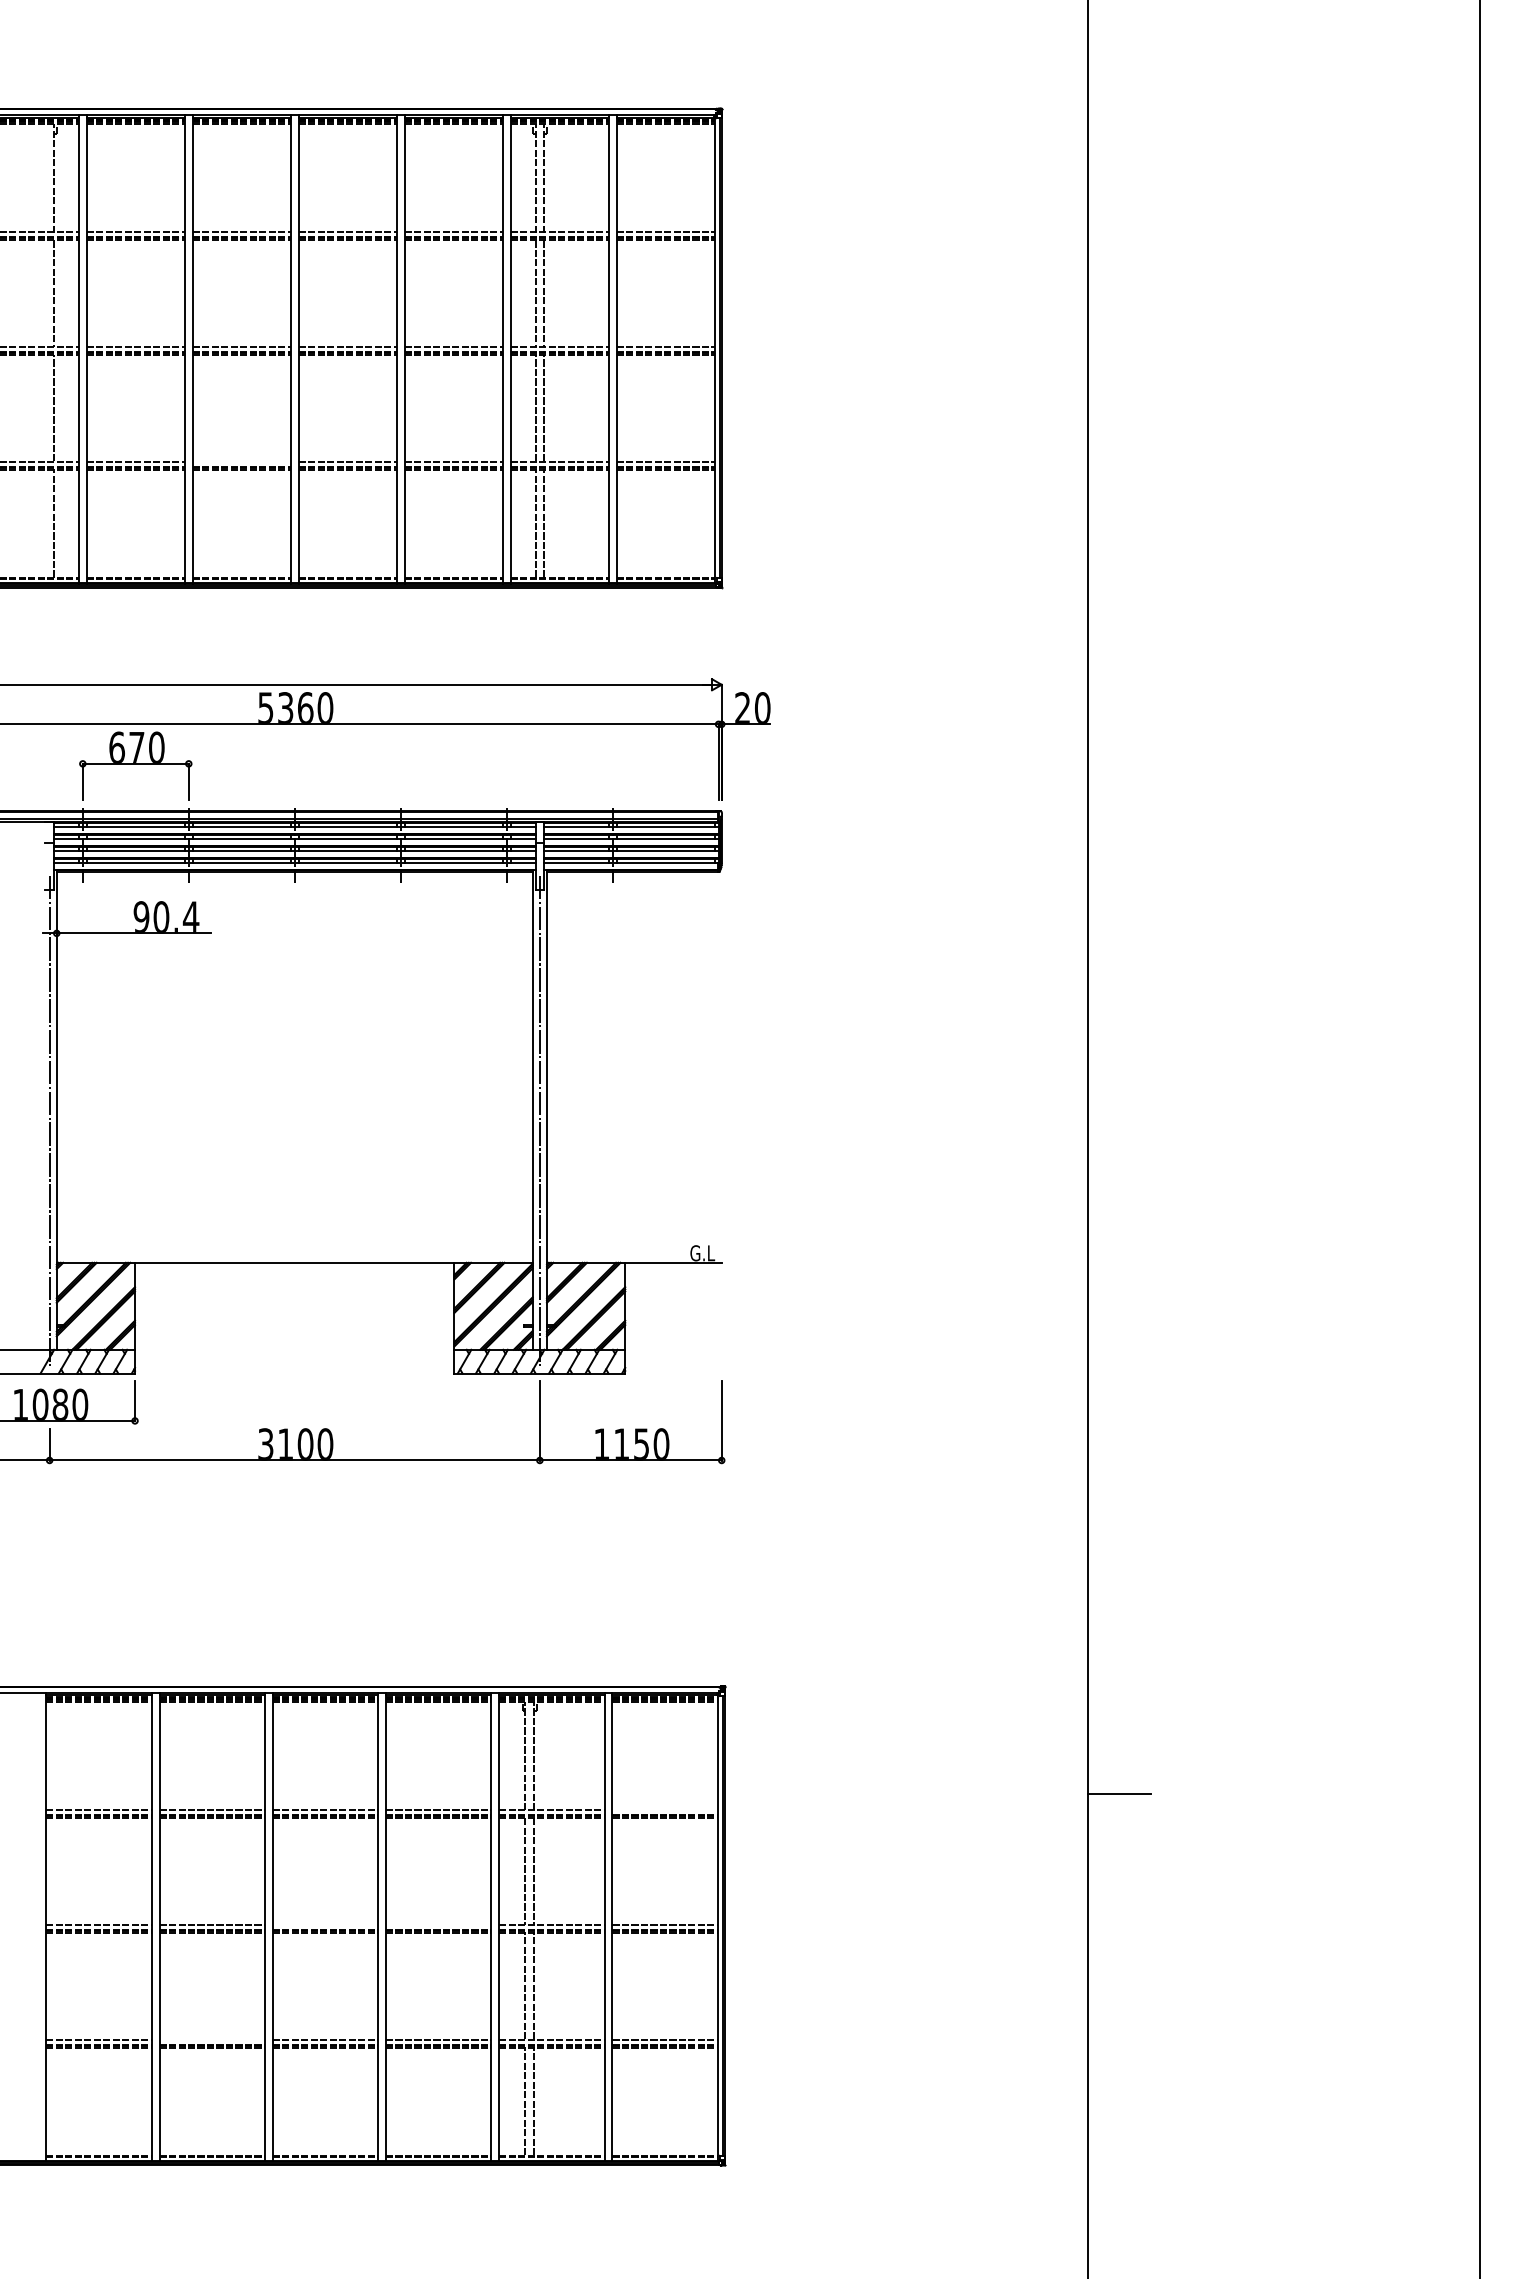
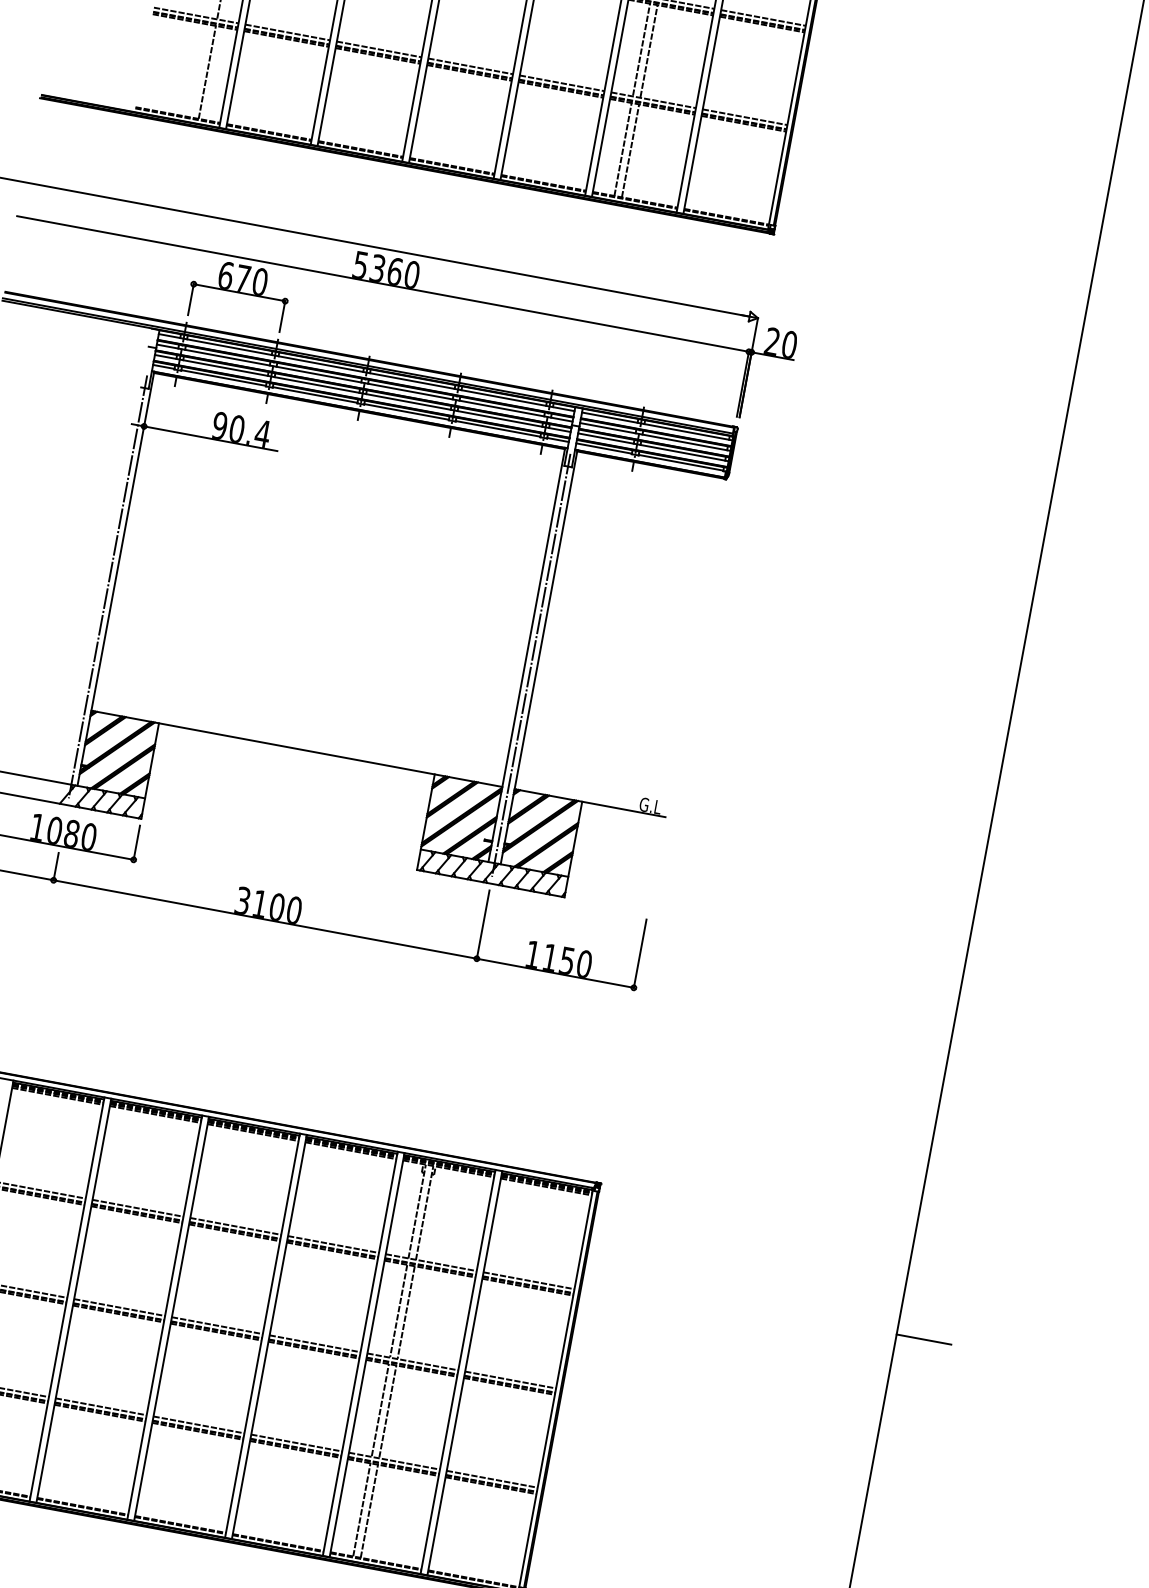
line: (241, 462) -> (378, 49), added
line: (664, 1810) -> (528, 1280), added
line: (325, 1925) -> (217, 1325), added
line: (438, 1925) -> (314, 1343), added
line: (211, 2040) -> (100, 1406), added

